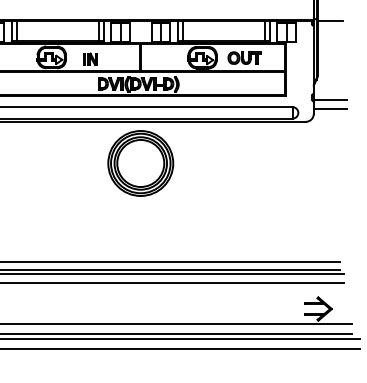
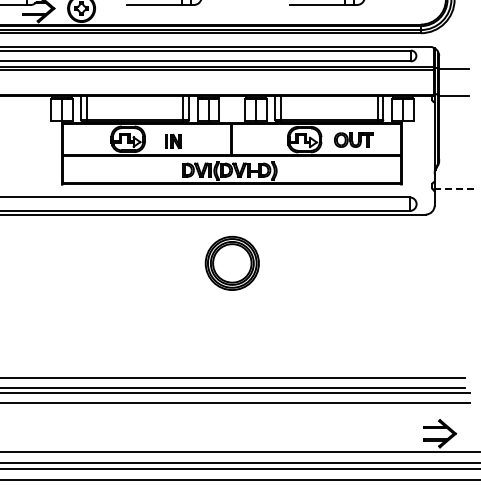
line: (330, 100) -> (454, 189), solid -> dashed
line: (329, 108) -> (453, 199), removed
part: (140, 163) -> (232, 263), size x0.7

